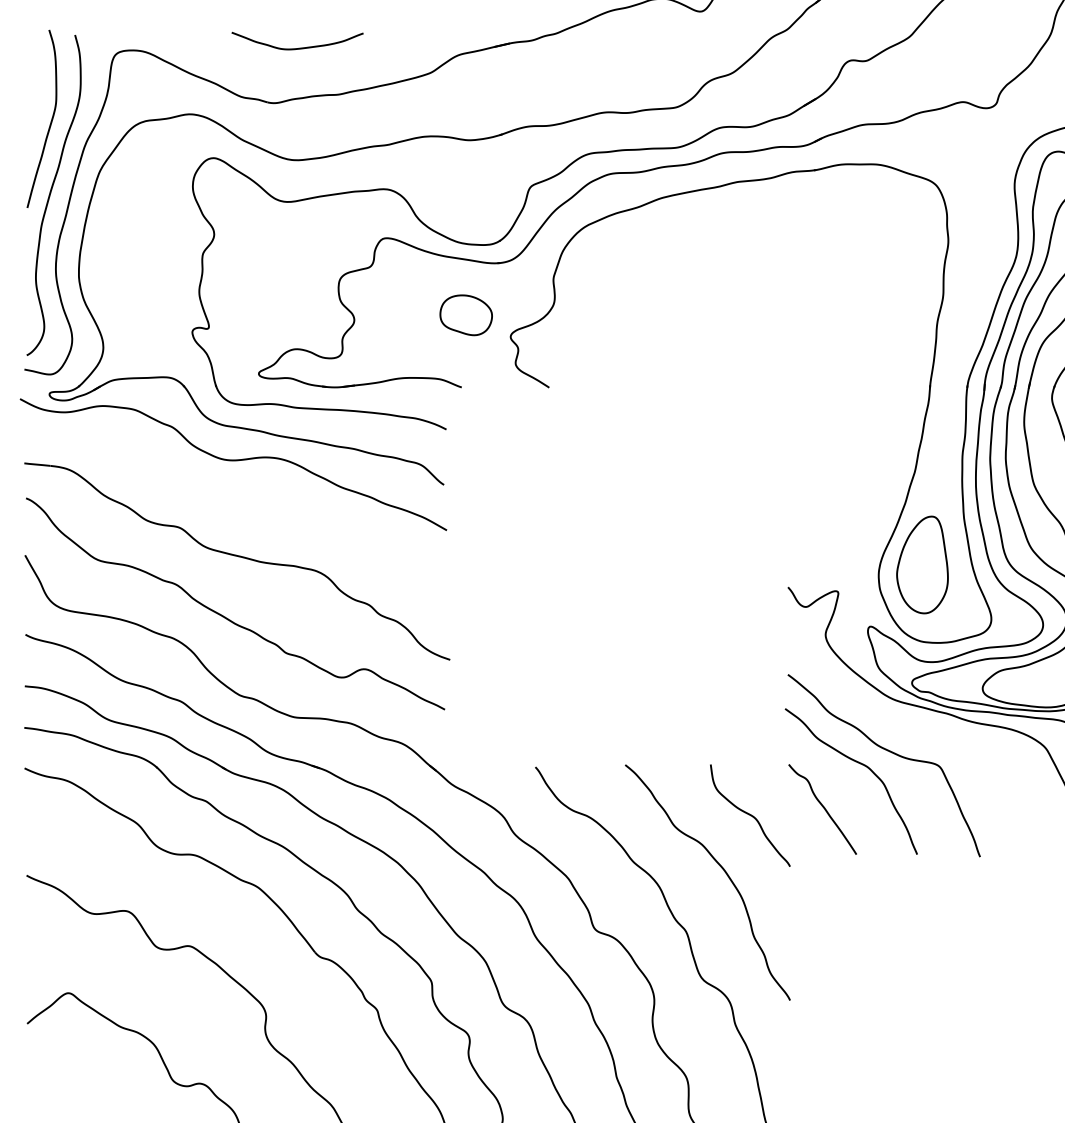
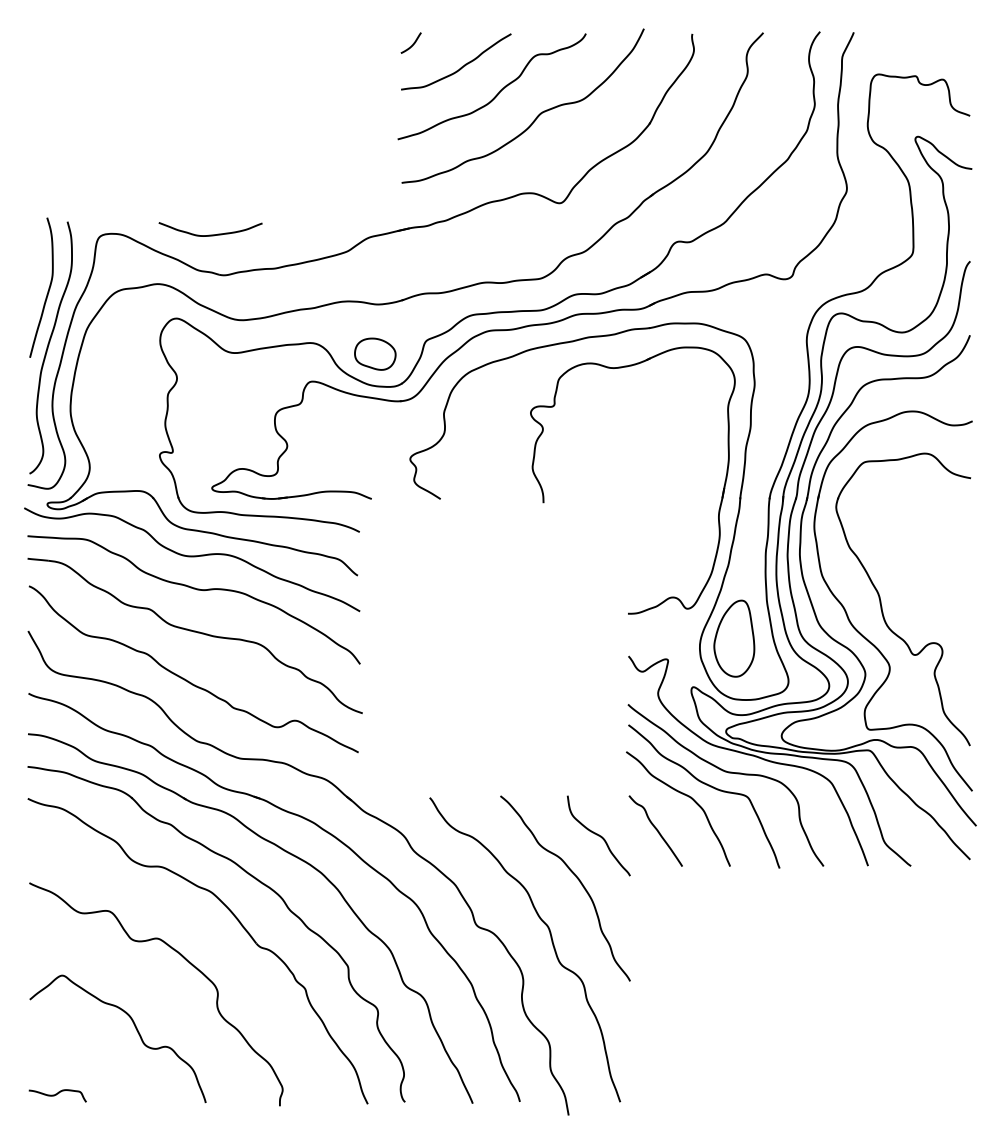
curve: (297, 47) -> (210, 234), moved
part: (466, 314) -> (375, 353), moved
part: (681, 383) -> (544, 495), added
curve: (240, 503) -> (197, 590), added
curve: (915, 736) -> (728, 773), added

